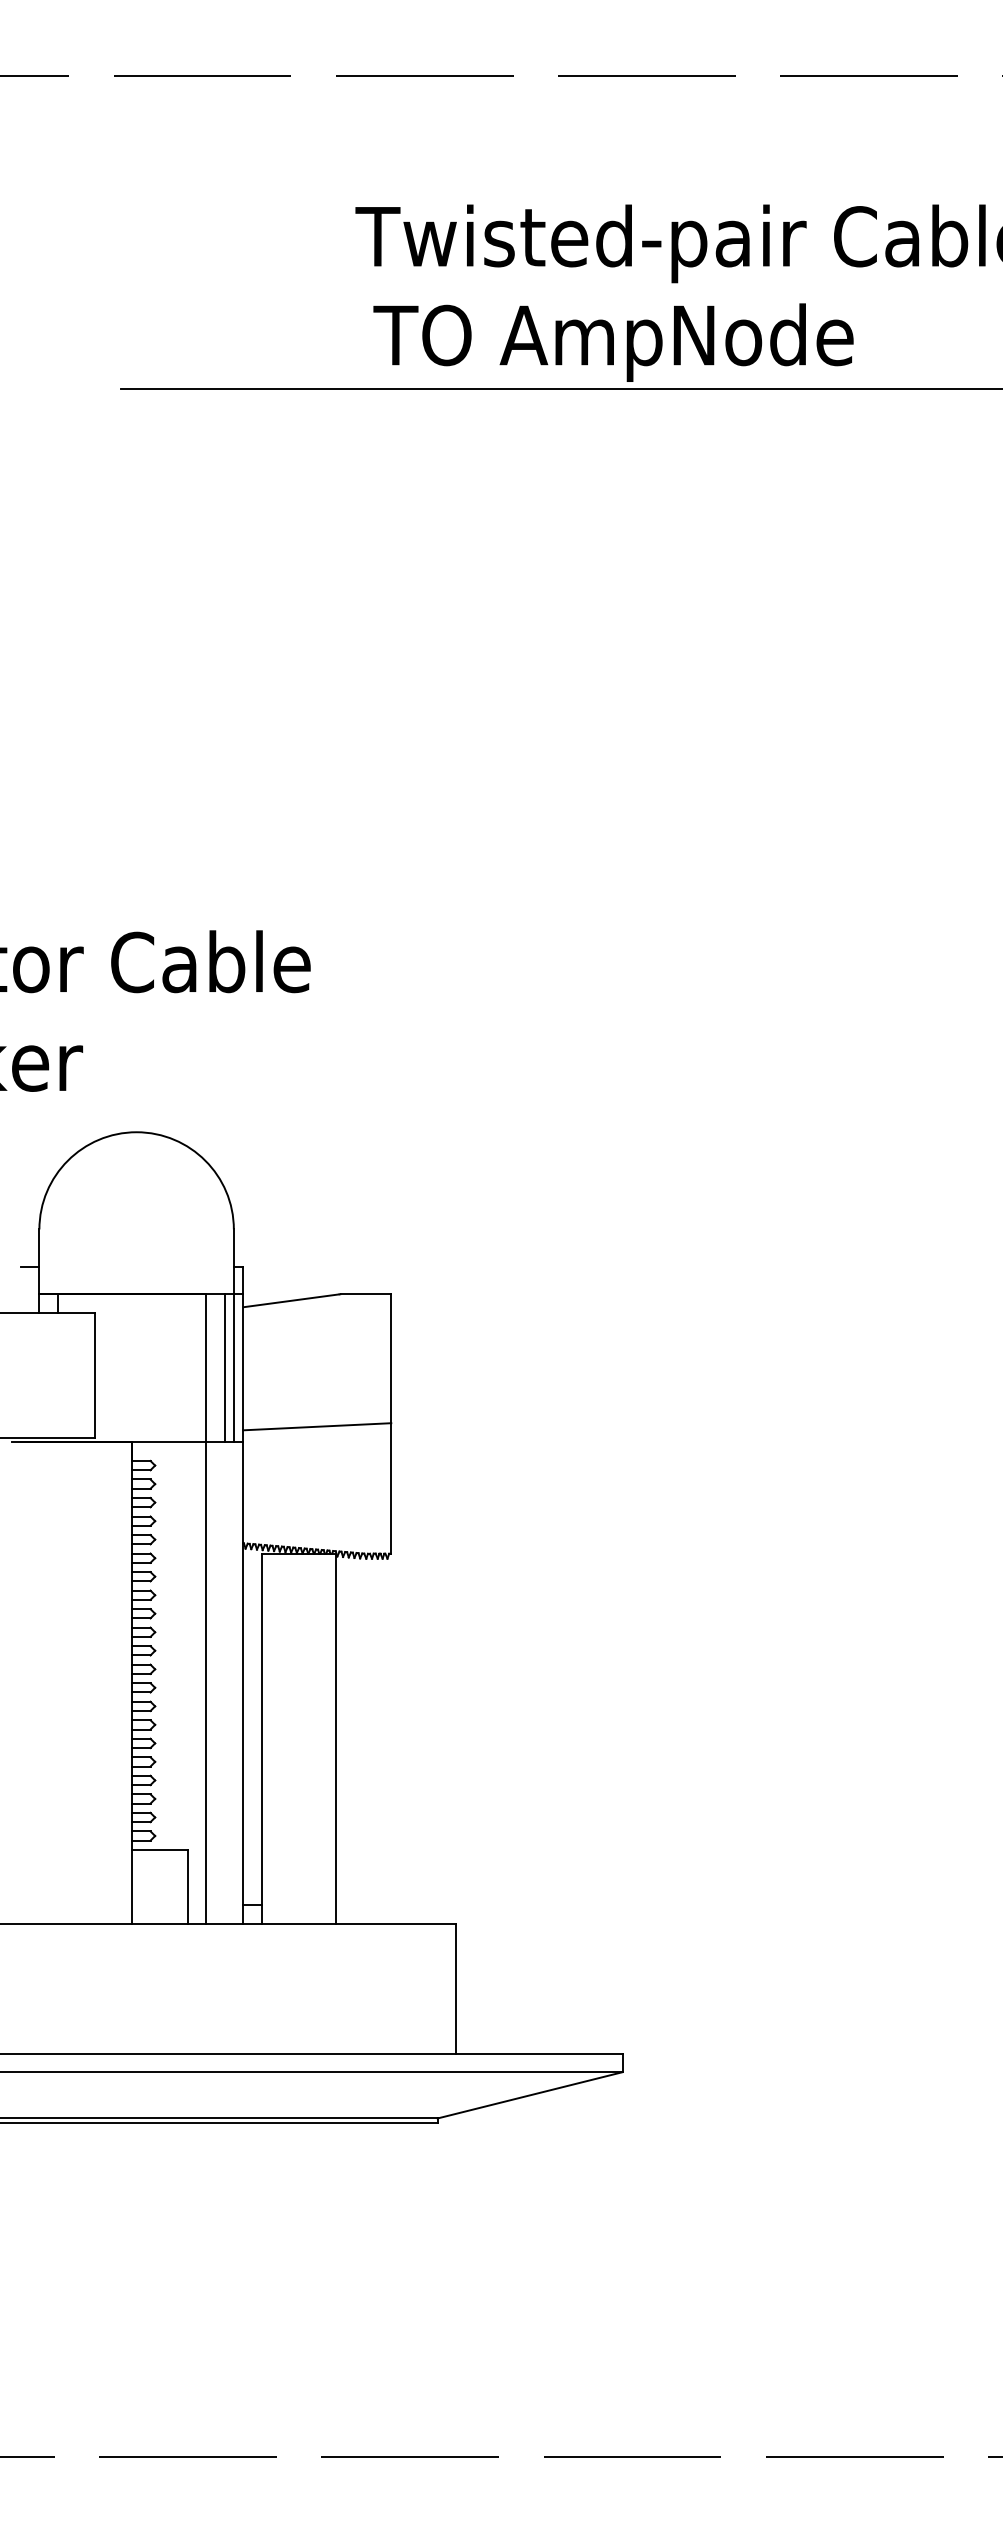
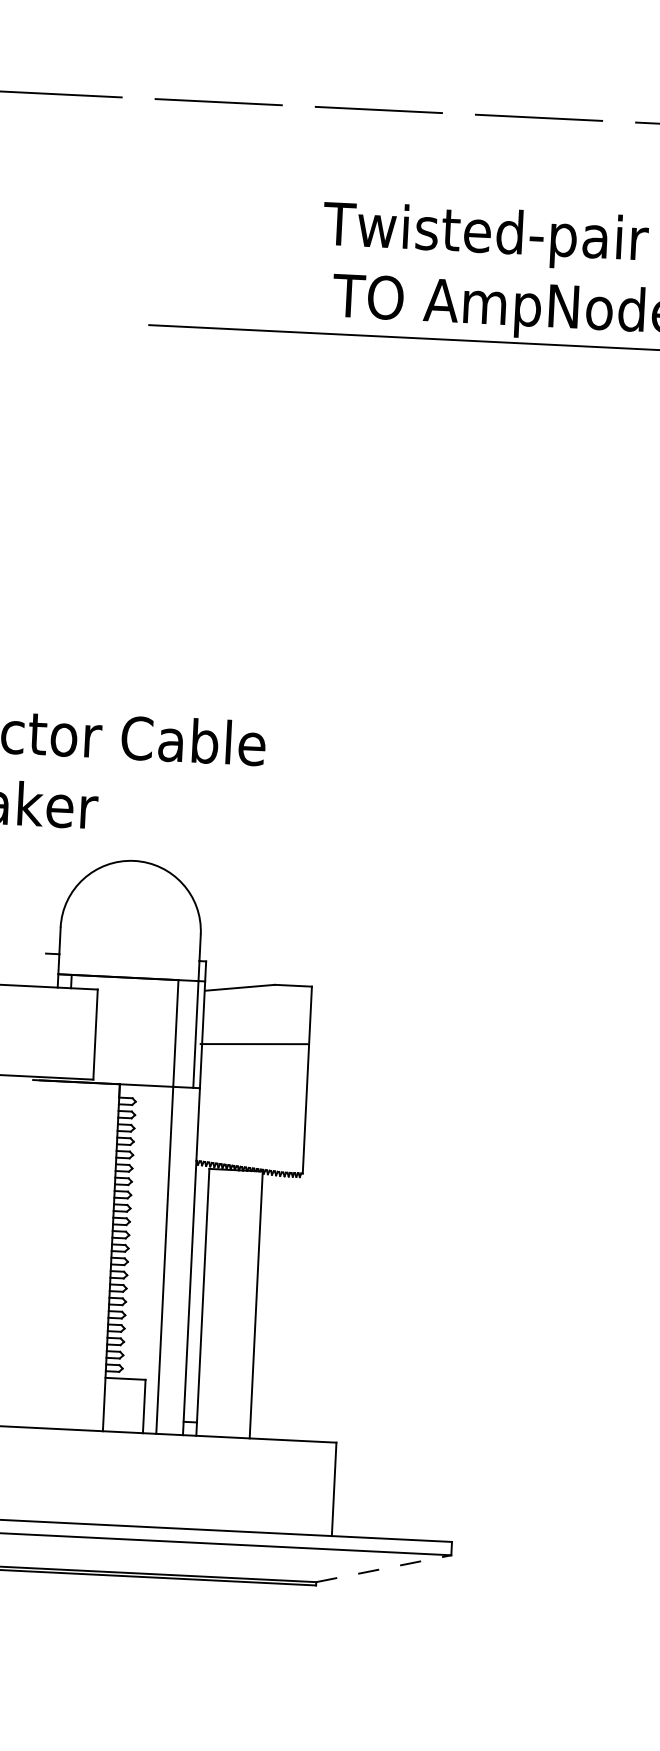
line: (224, 1368) -> (189, 1034), removed
line: (317, 1426) -> (254, 1043), moved
line: (530, 2095) -> (383, 1568), solid -> dashed

